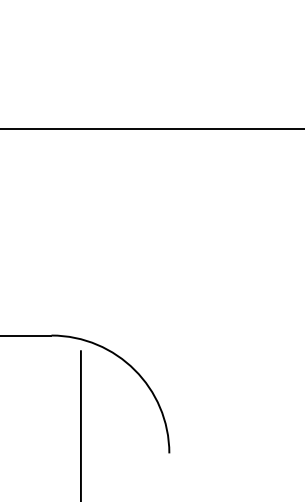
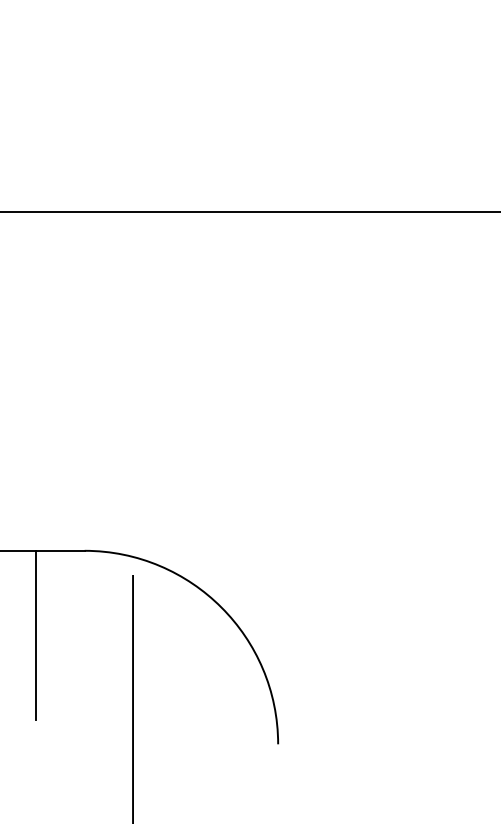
line: (22, 386) -> (37, 634), added

